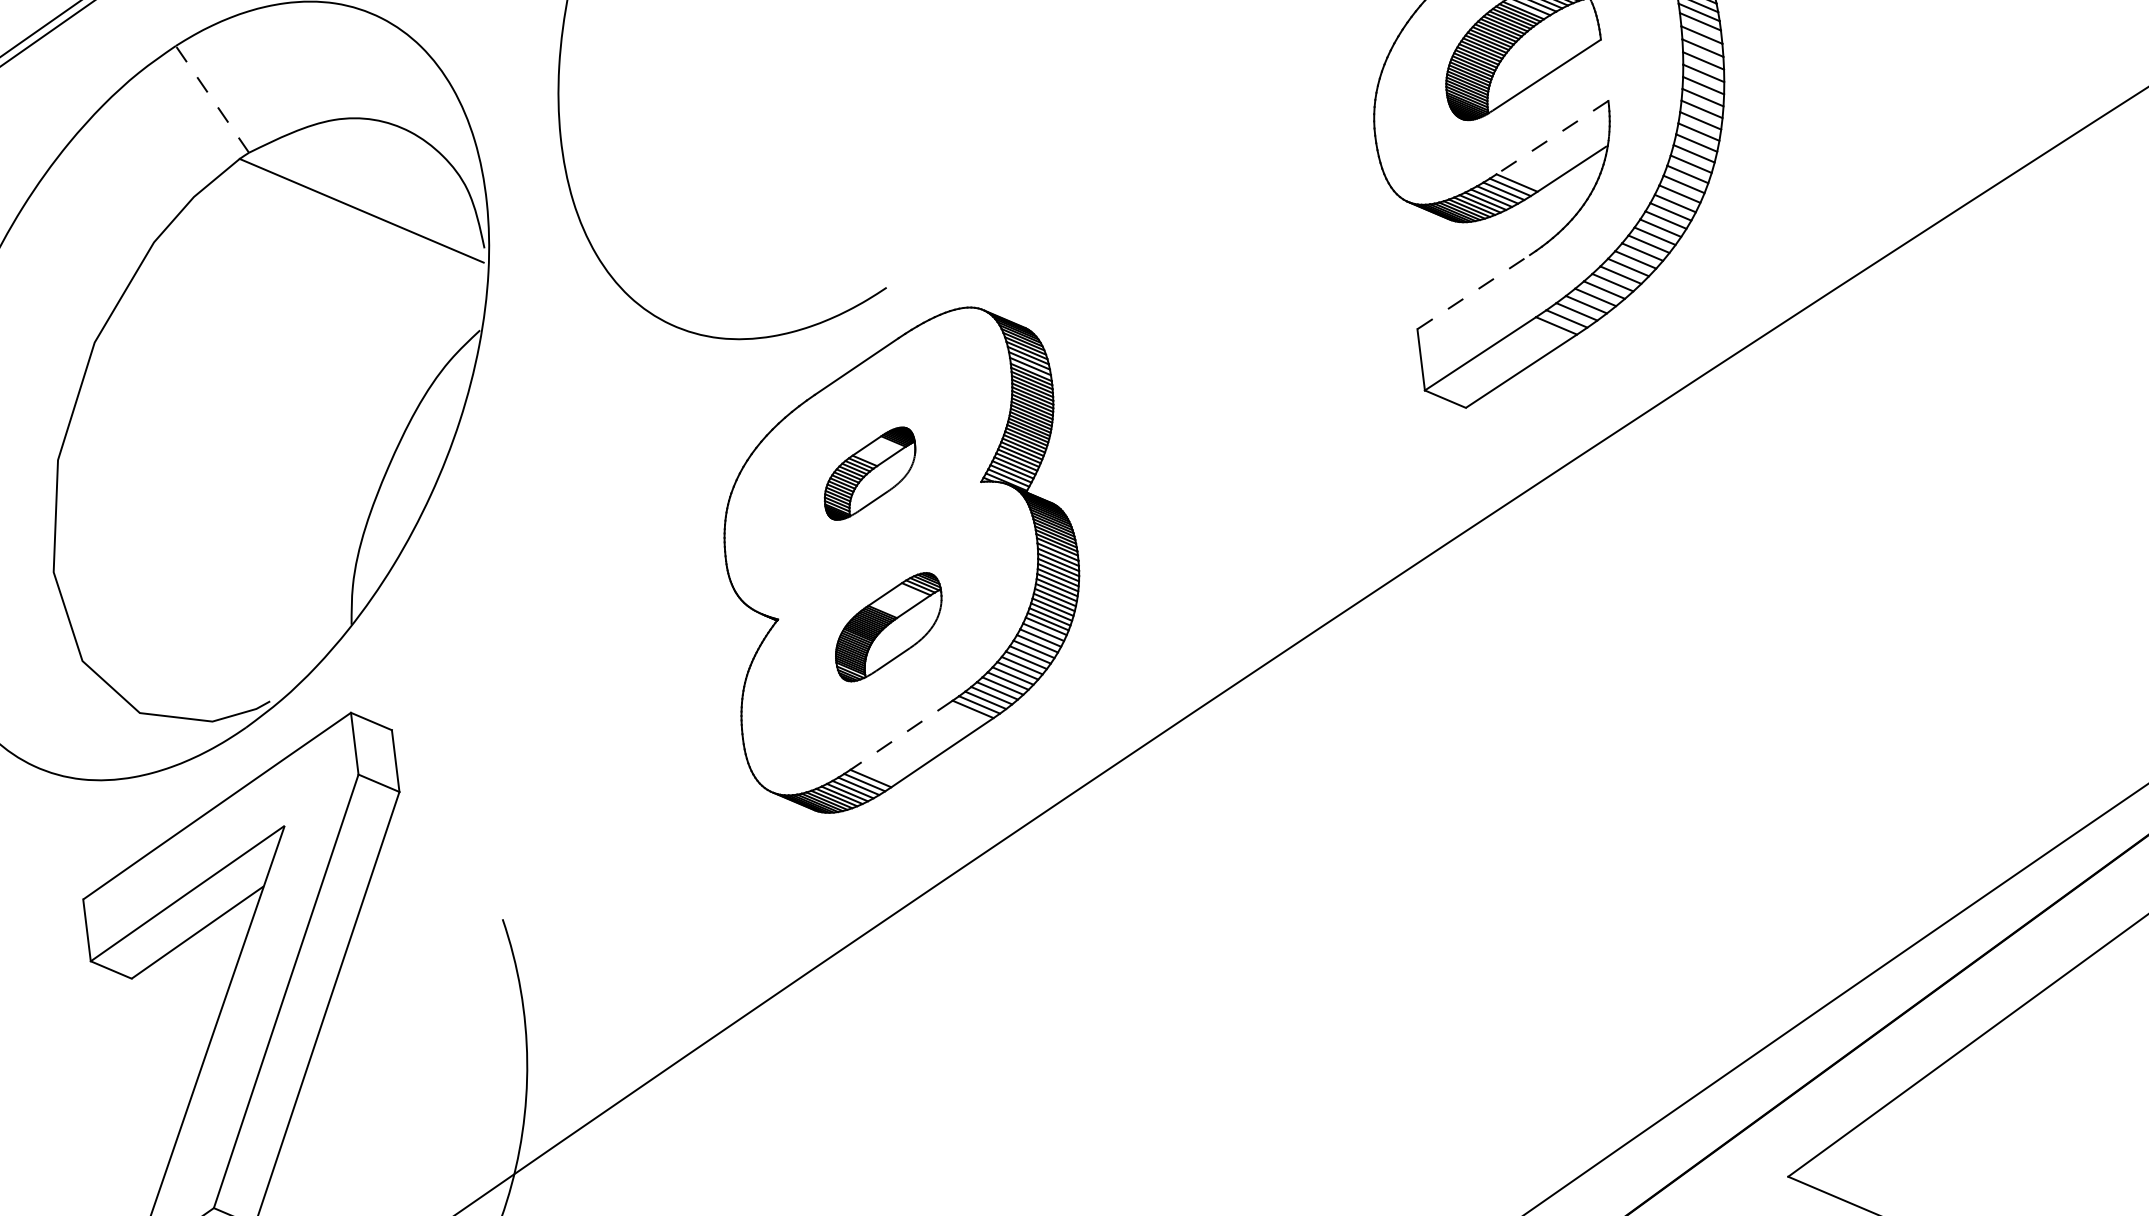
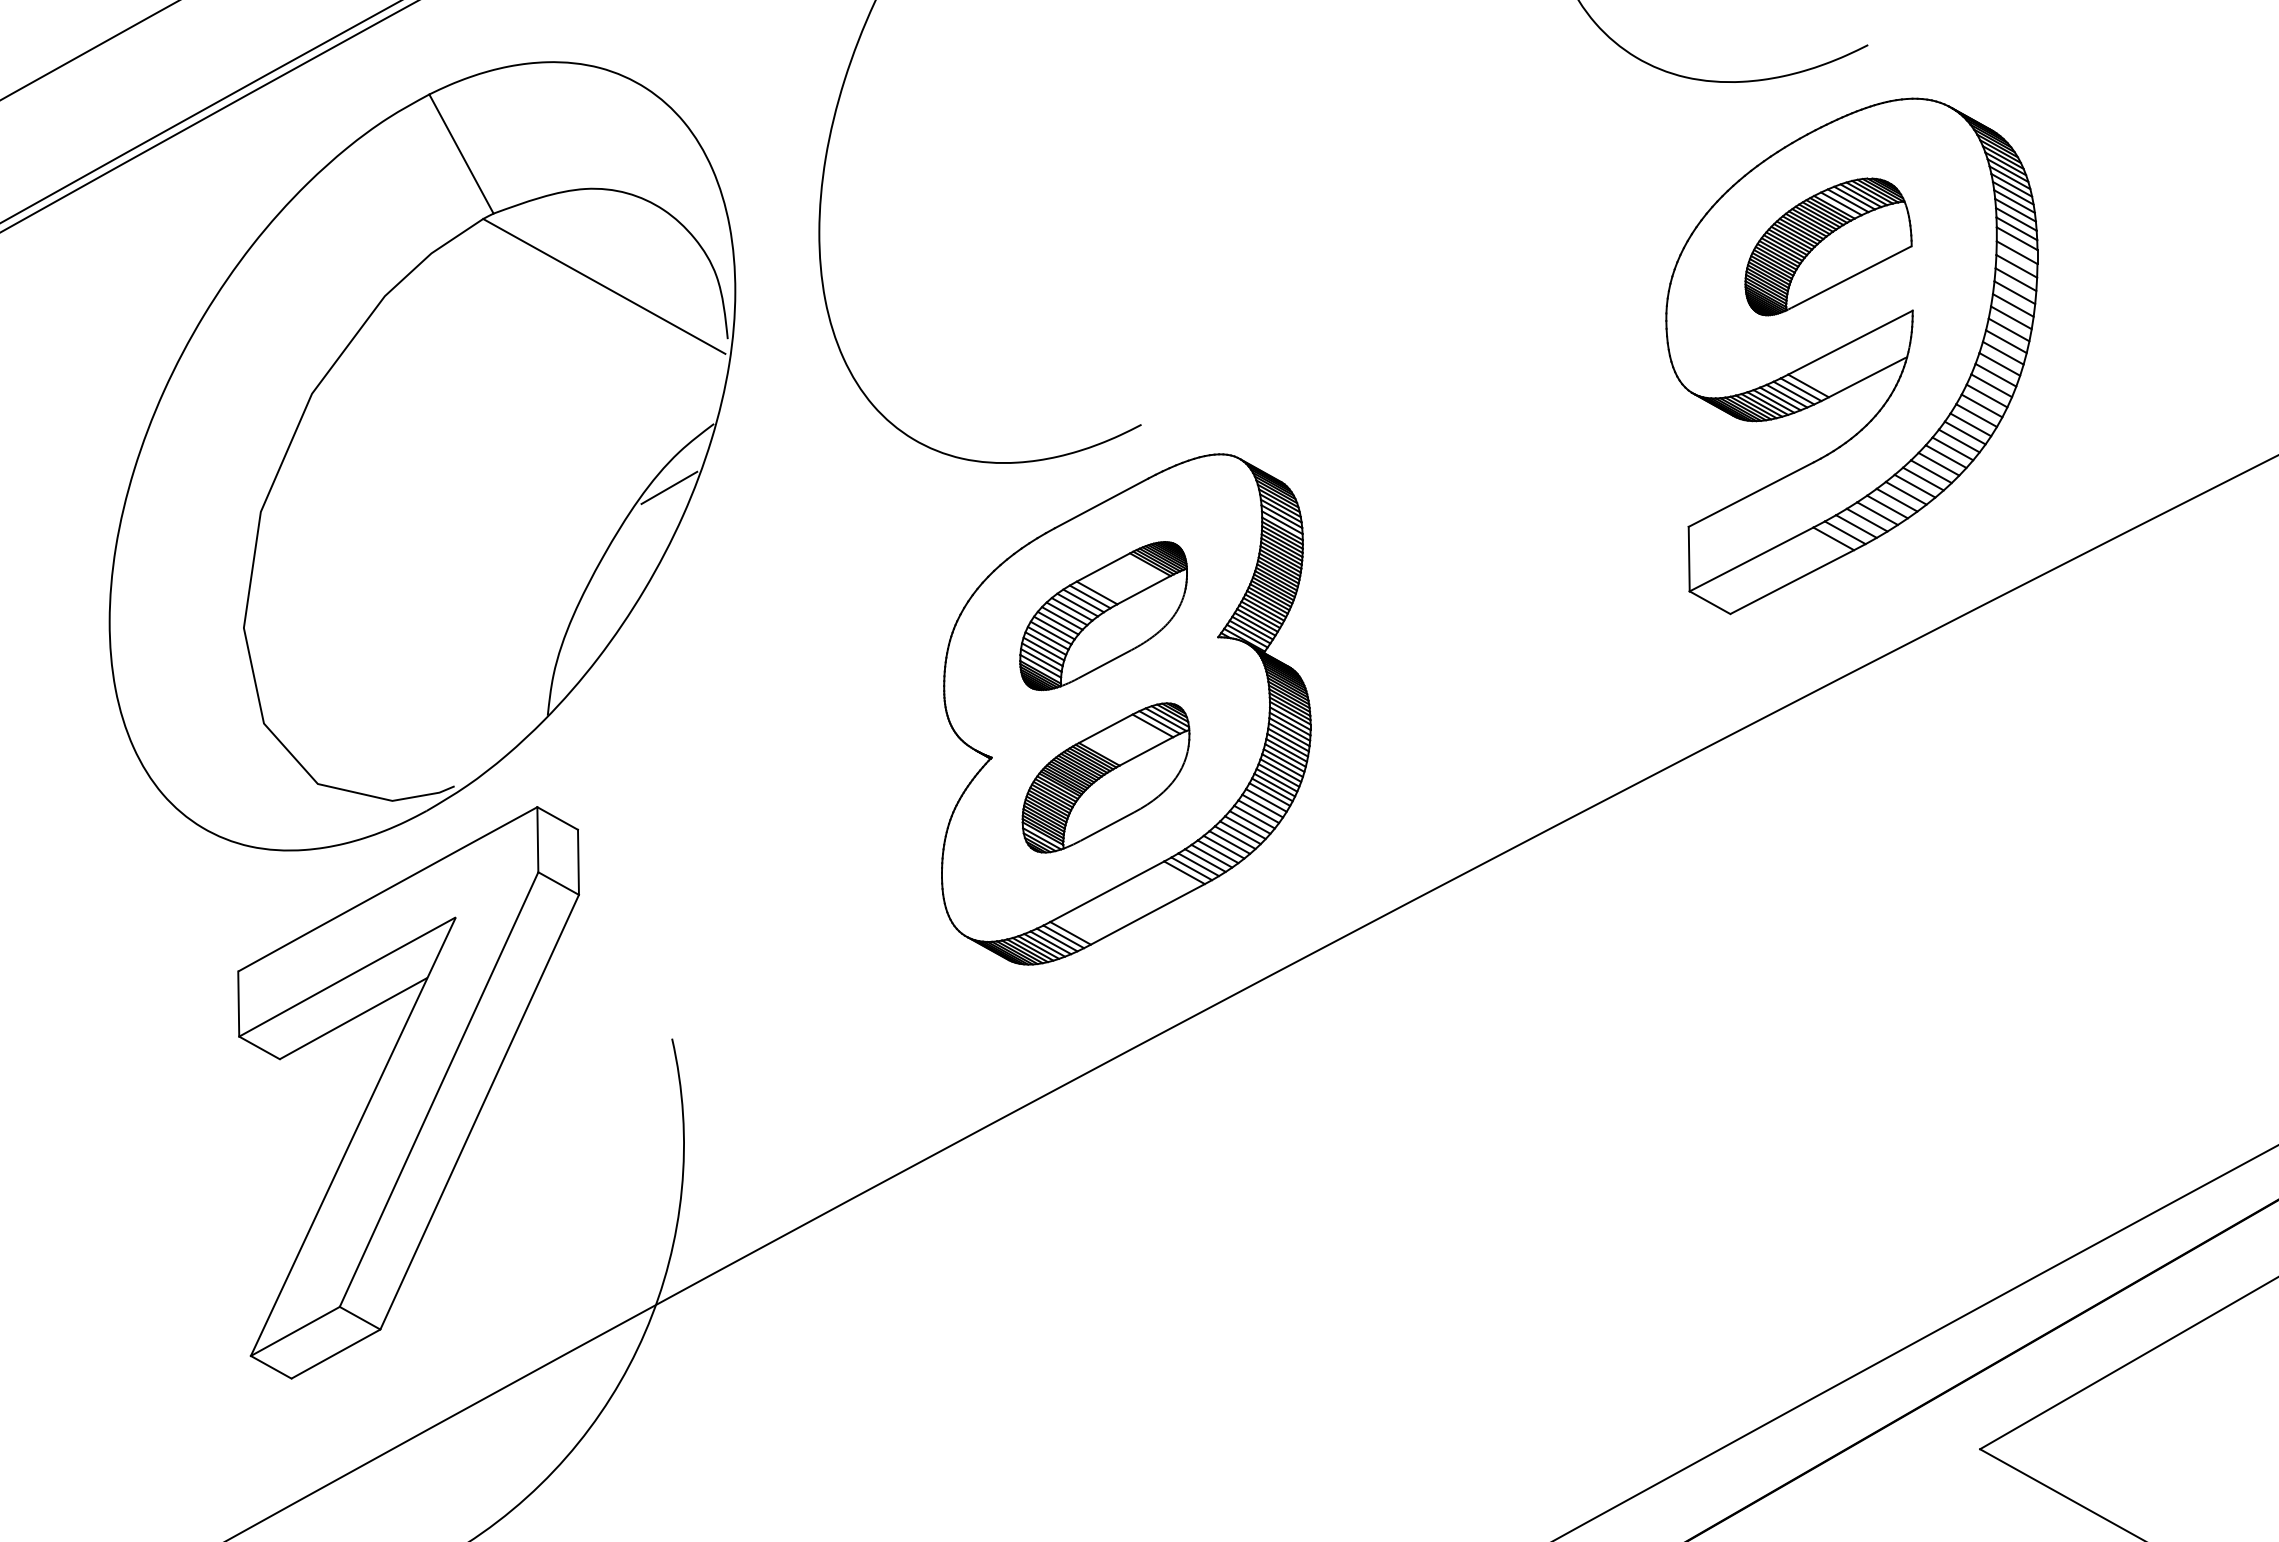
line: (212, 99) -> (461, 154), dashed -> solid
line: (1552, 137) -> (1850, 342), dashed -> solid
line: (1473, 292) -> (1751, 494), dashed -> solid
line: (444, 395) -> (669, 487), added
part: (869, 473) -> (1103, 616), size x1.67
part: (888, 626) -> (1105, 777), size x1.43
line: (901, 735) -> (1107, 891), dashed -> solid

